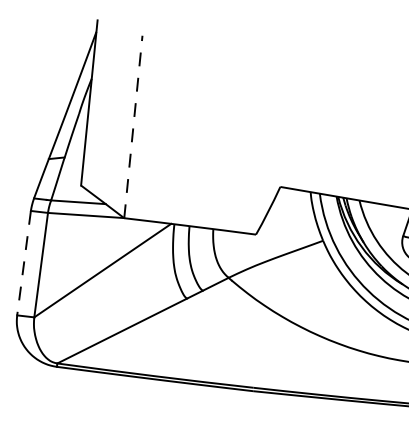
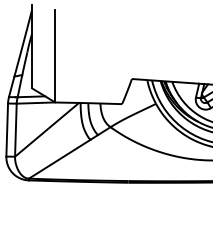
line: (134, 125) -> (55, 55), dashed -> solid
line: (24, 264) -> (7, 130), dashed -> solid

